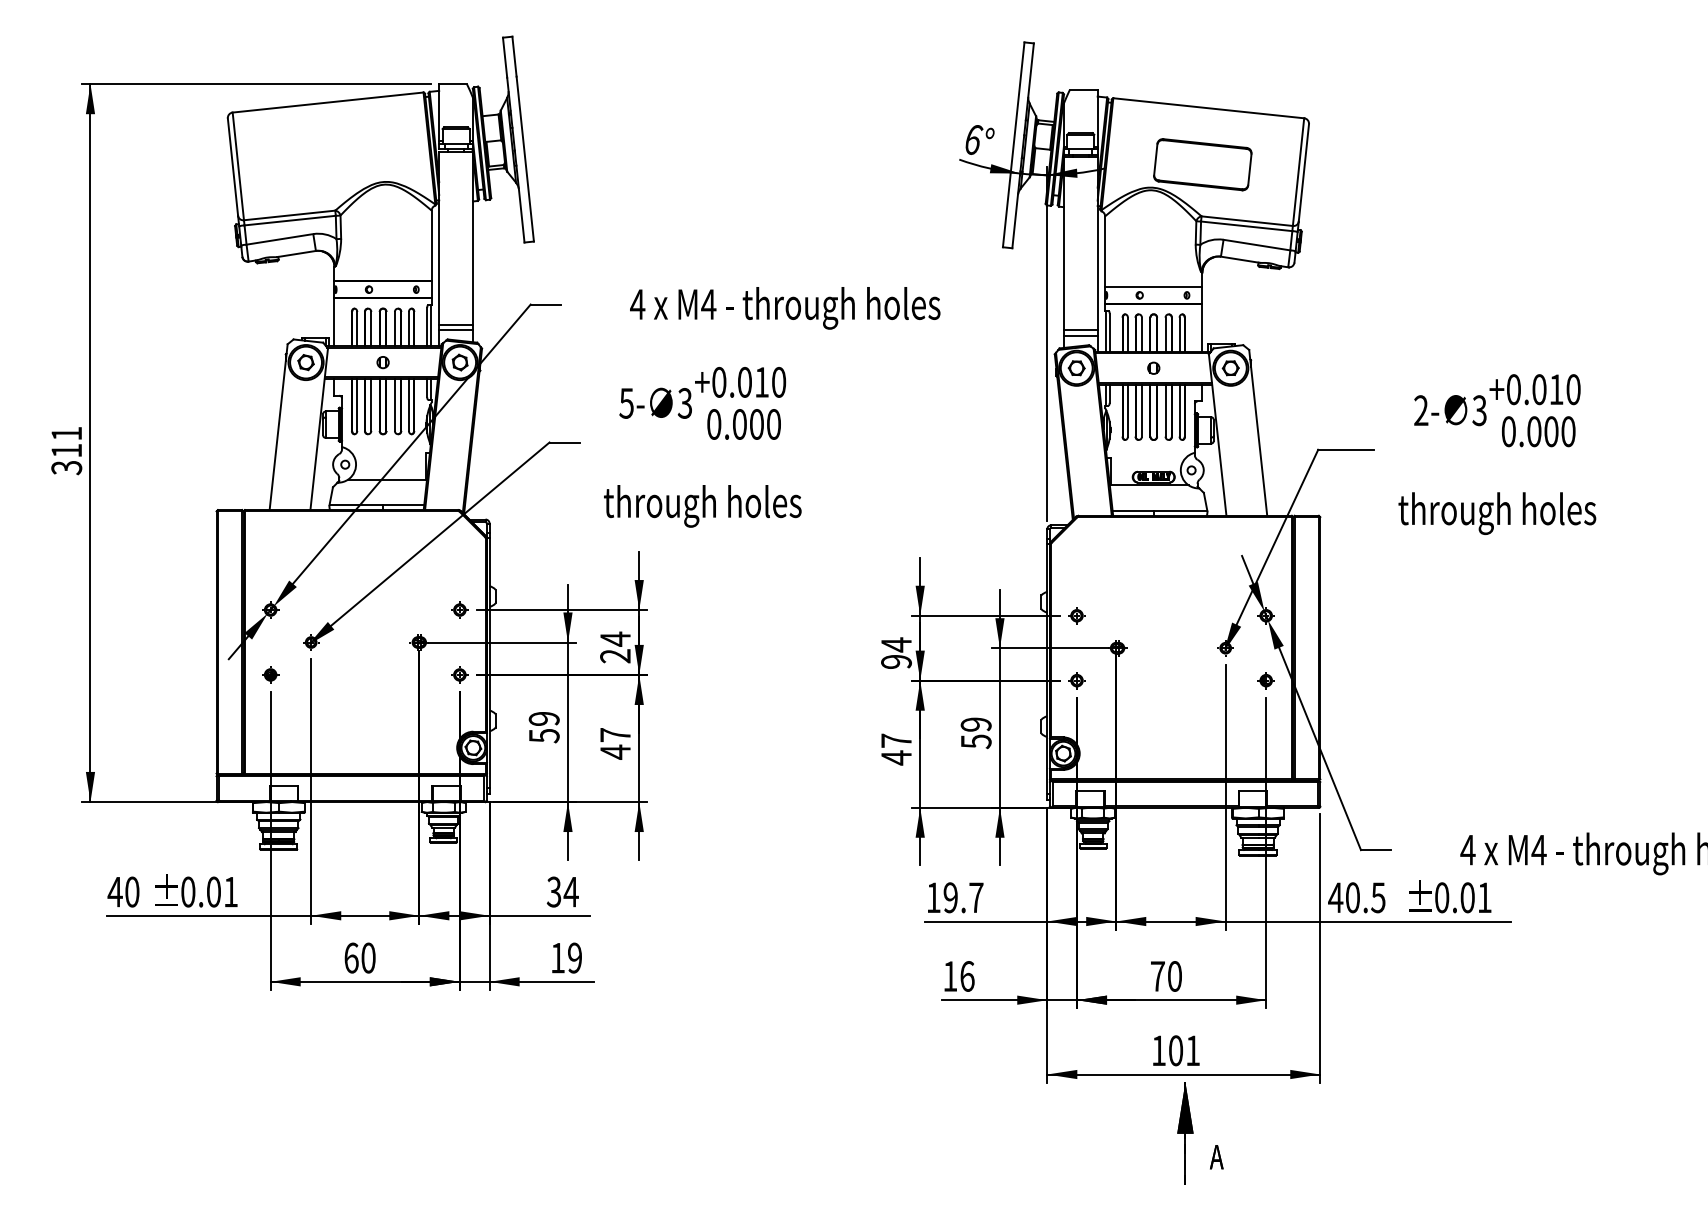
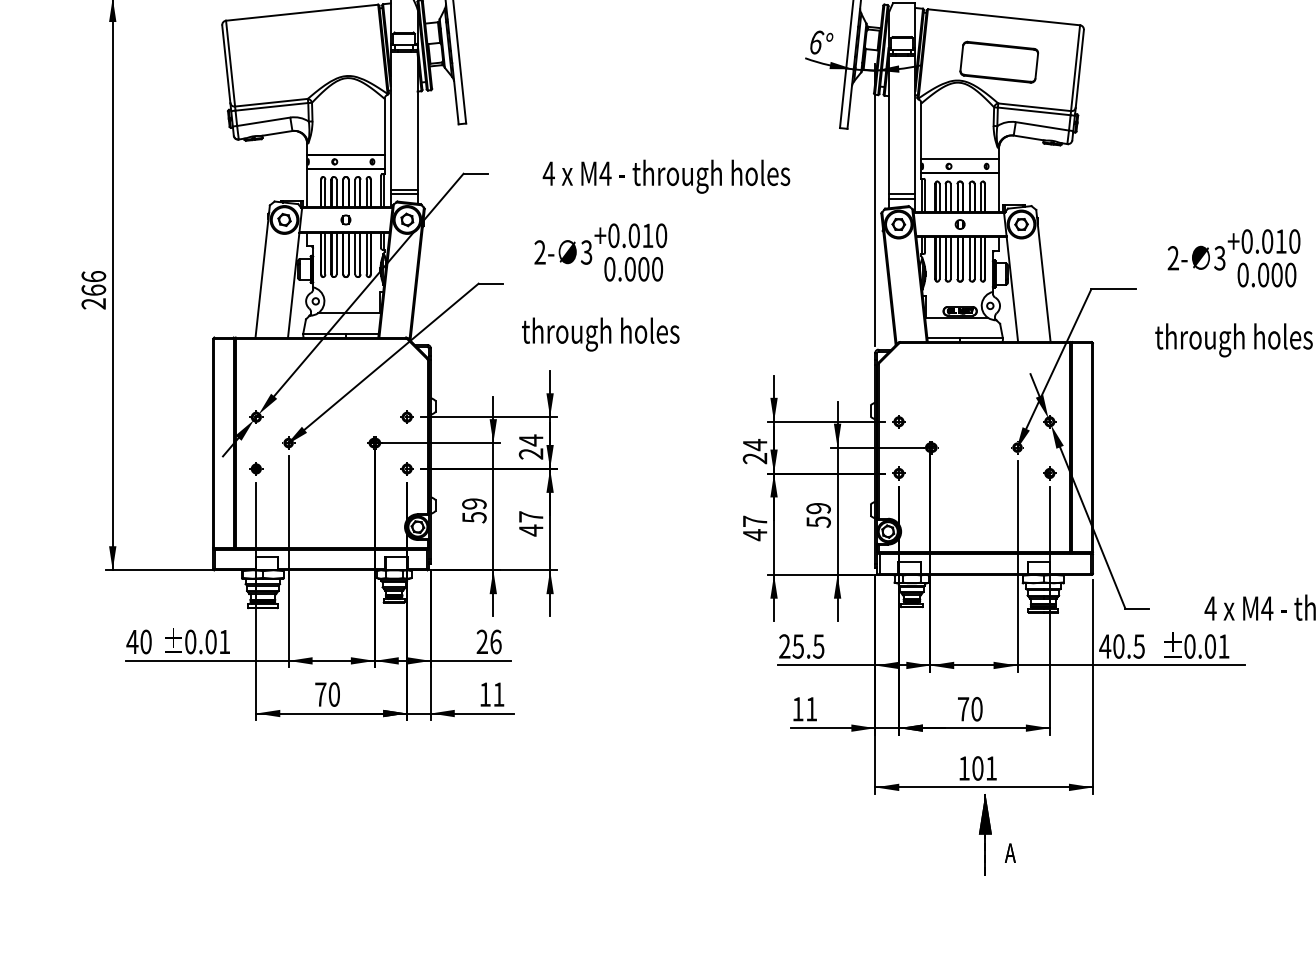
text: (626, 403) -> (539, 252), 5- -> 2-
text: (66, 450) -> (93, 290), 311 -> 266
text: (896, 661) -> (755, 458), 94 -> 24
text: (562, 891) -> (488, 641), 34 -> 26
text: (954, 897) -> (801, 646), 19.7 -> 25.5
text: (351, 957) -> (320, 694), 60 -> 70
text: (574, 957) -> (498, 694), 19 -> 11
text: (967, 976) -> (811, 709), 16 -> 11

